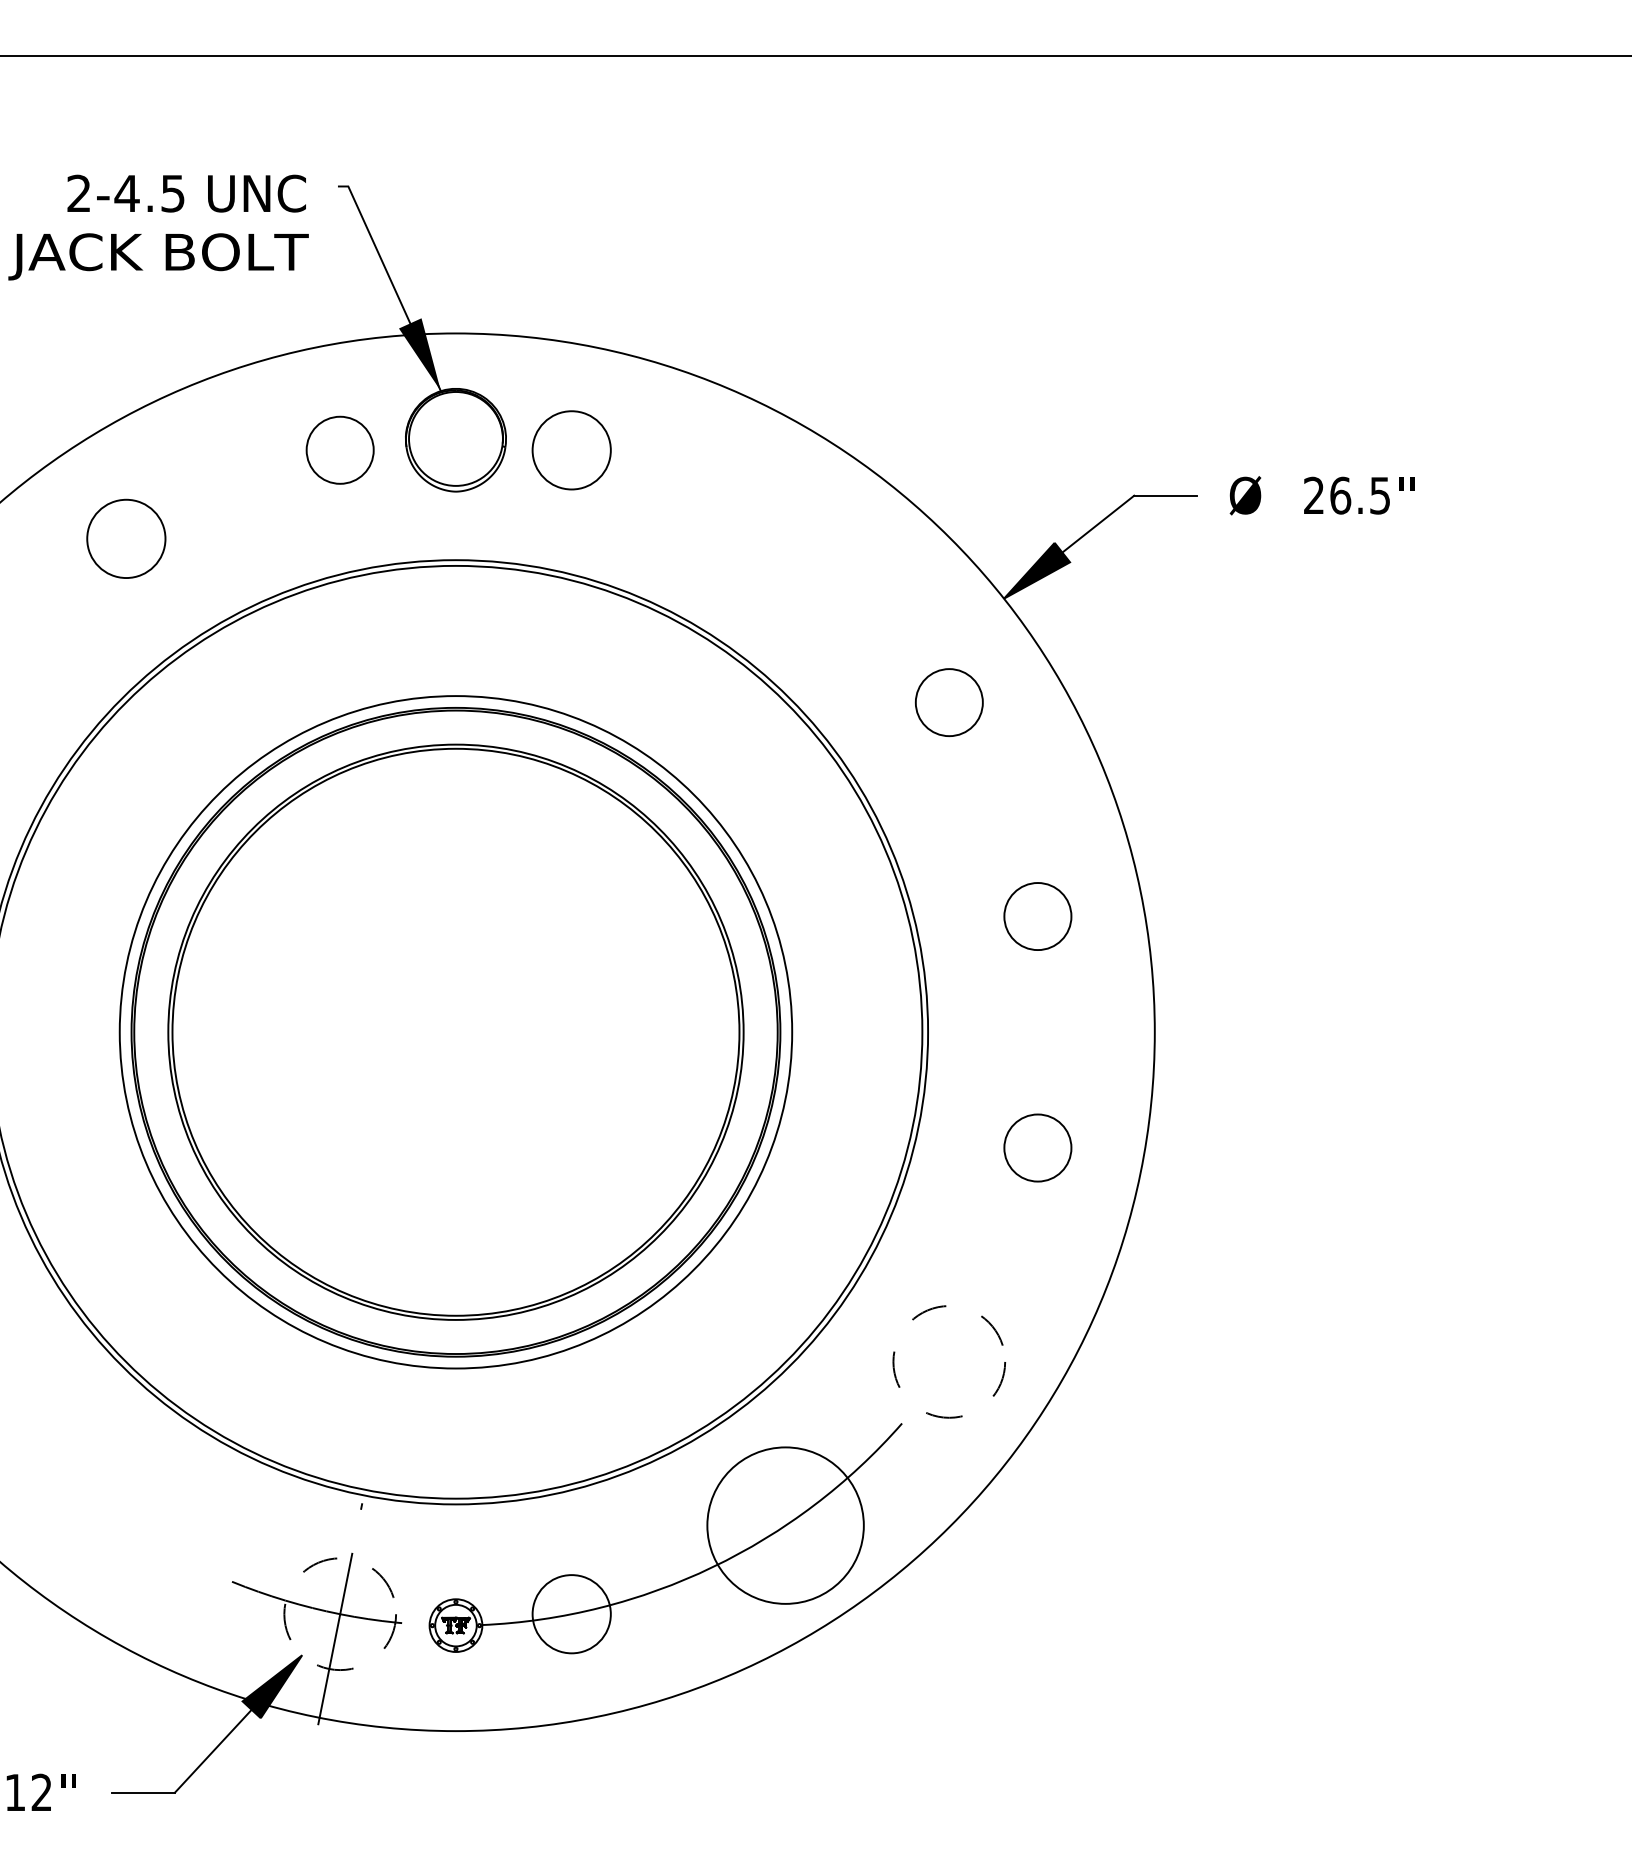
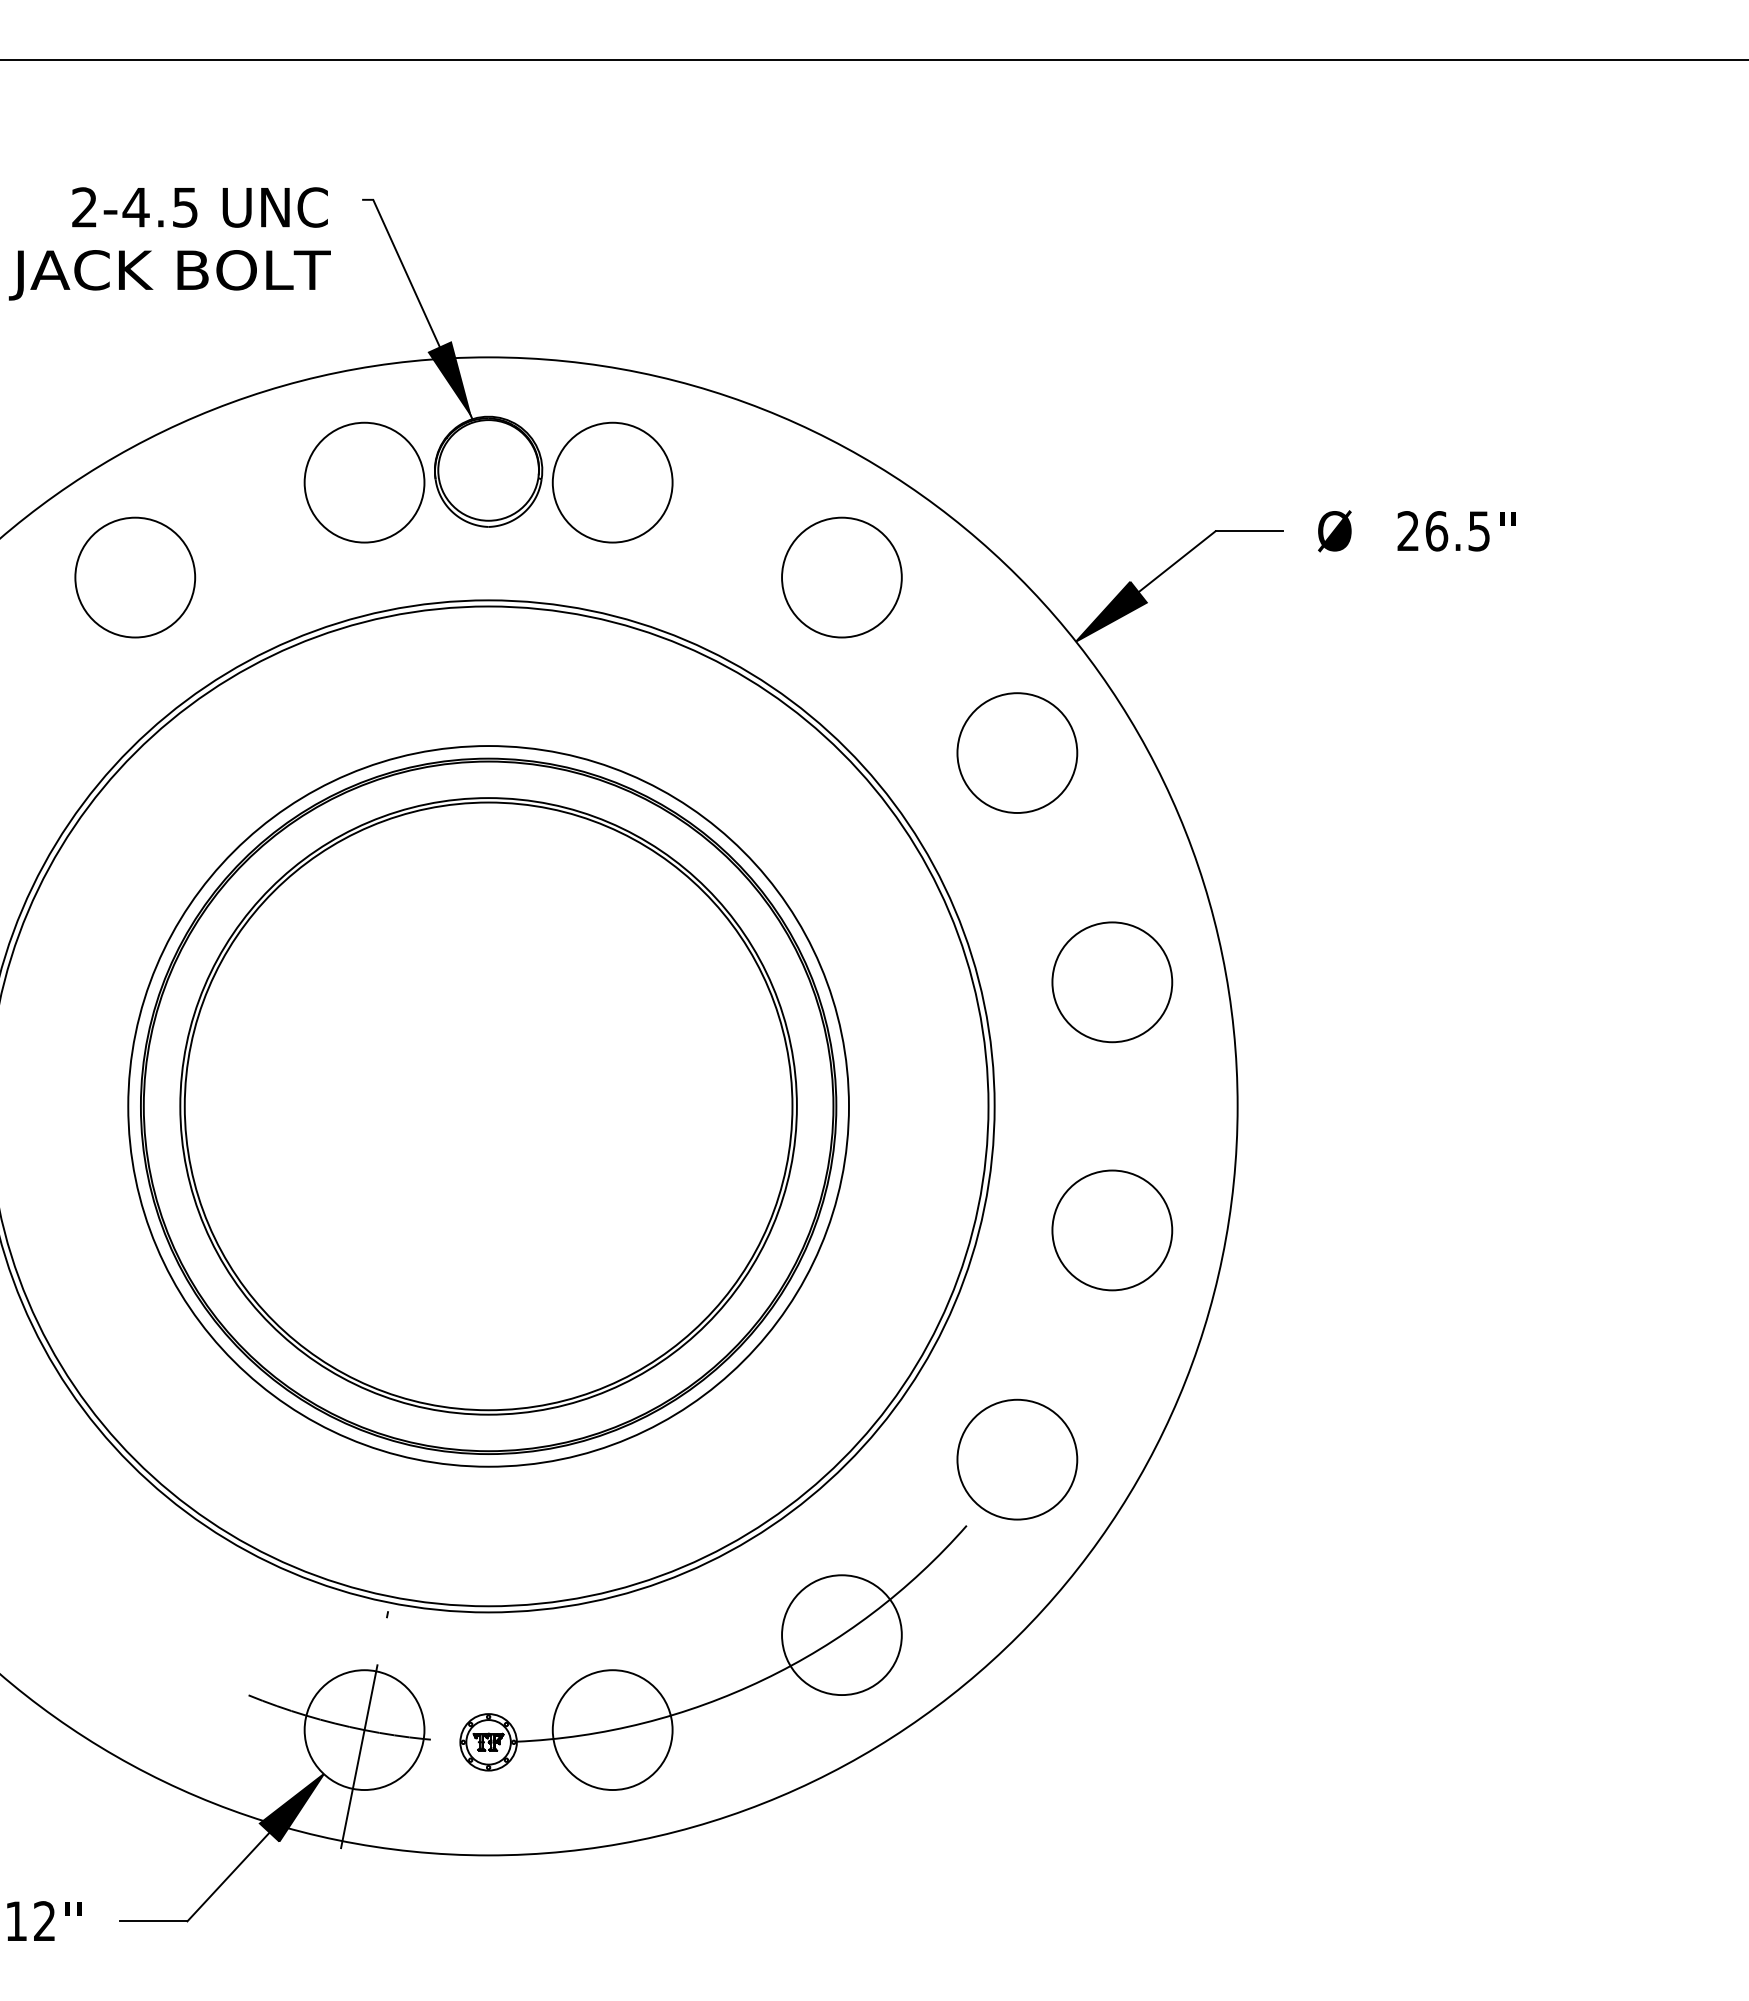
circle: (340, 450) -> (364, 482), size x1.67
circle: (571, 450) -> (612, 482), size x1.43
circle: (126, 538) -> (135, 577), size x1.43
circle: (785, 538) -> (841, 577), added
circle: (949, 702) -> (1017, 752), size x1.67
circle: (1038, 916) -> (1112, 982), size x1.67
circle: (1038, 1148) -> (1112, 1230), size x1.67
circle: (949, 1361) -> (1017, 1459), dashed -> solid
circle: (785, 1525) -> (841, 1635), size x0.71
circle: (340, 1614) -> (364, 1730), dashed -> solid
circle: (571, 1614) -> (612, 1730), size x1.43

